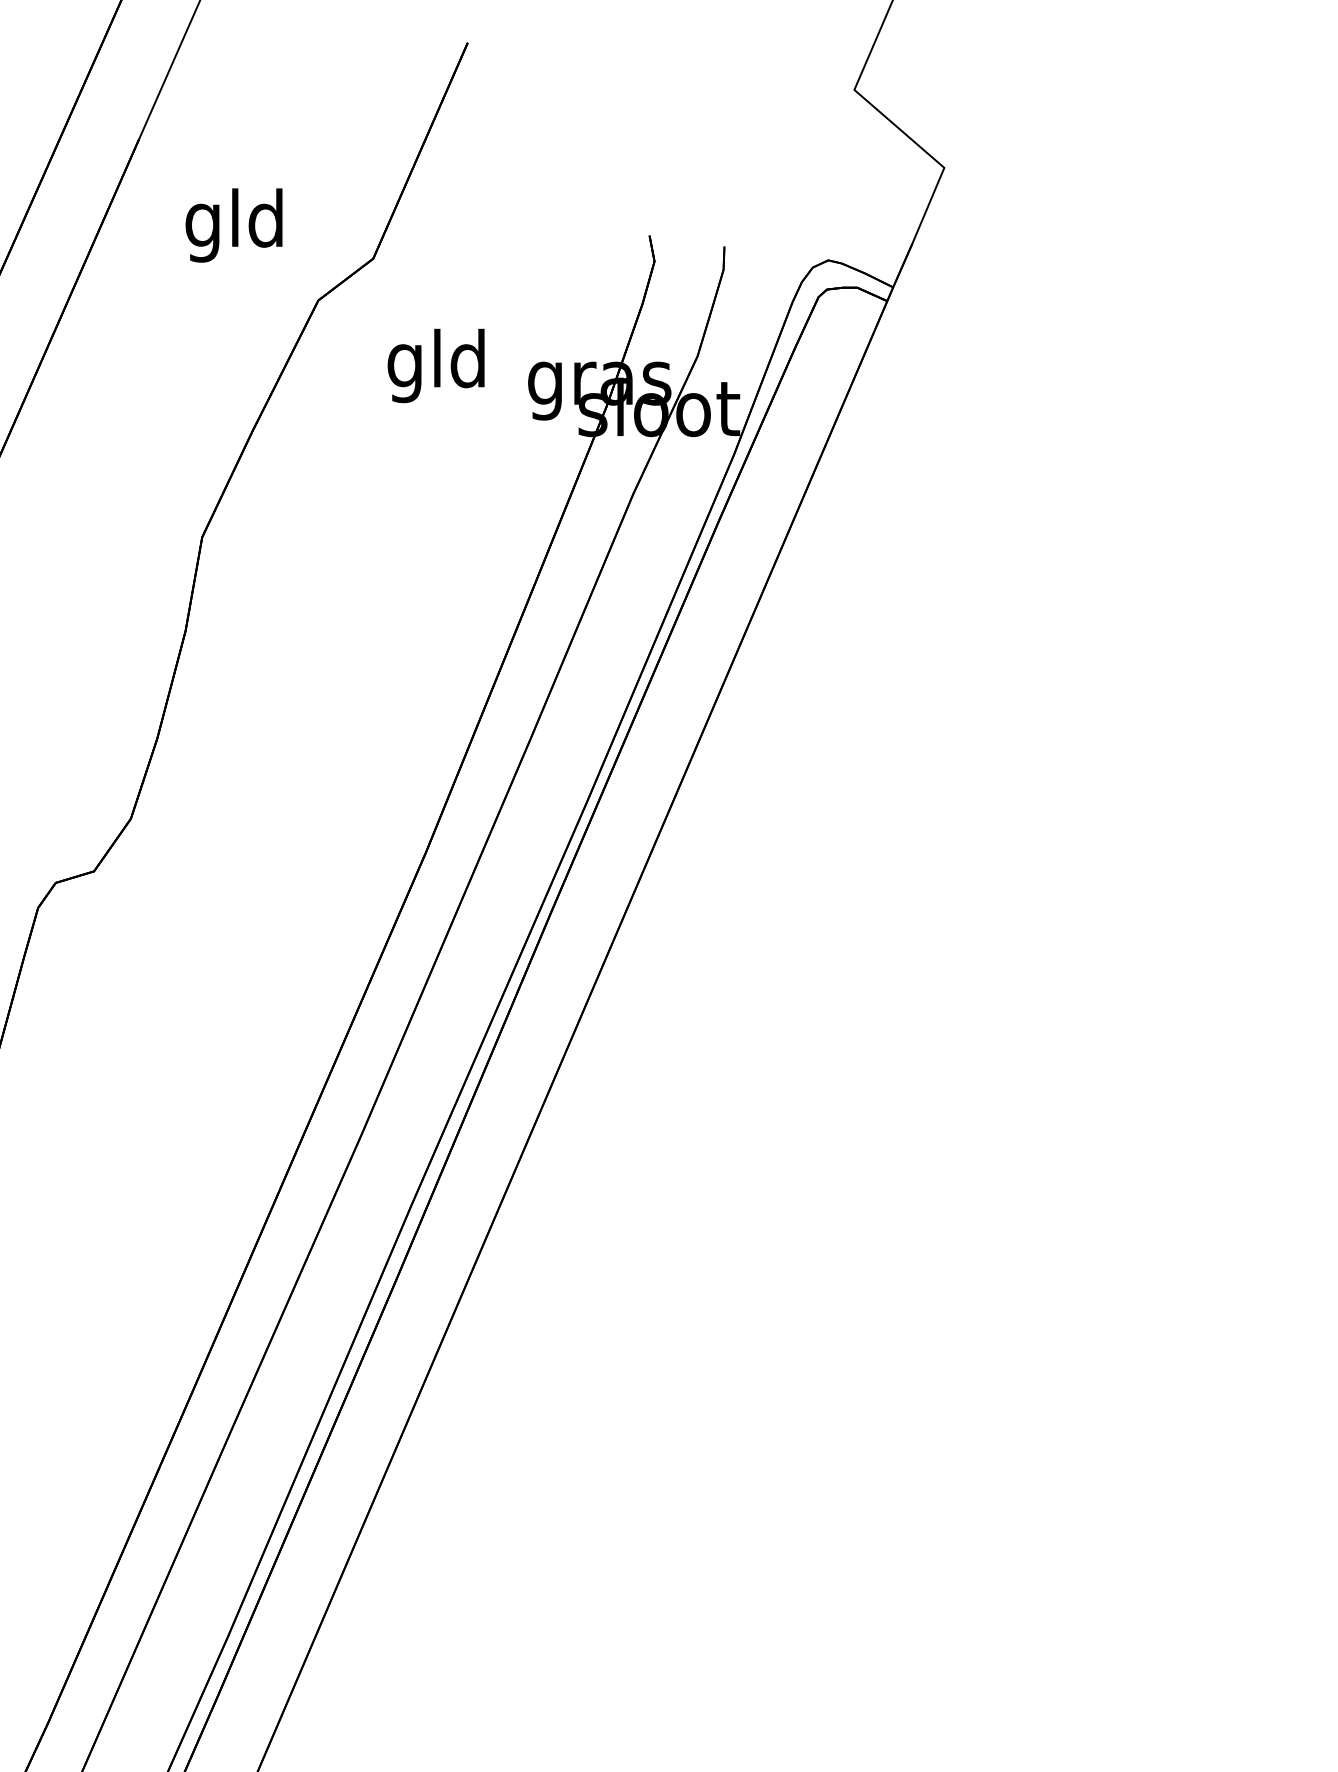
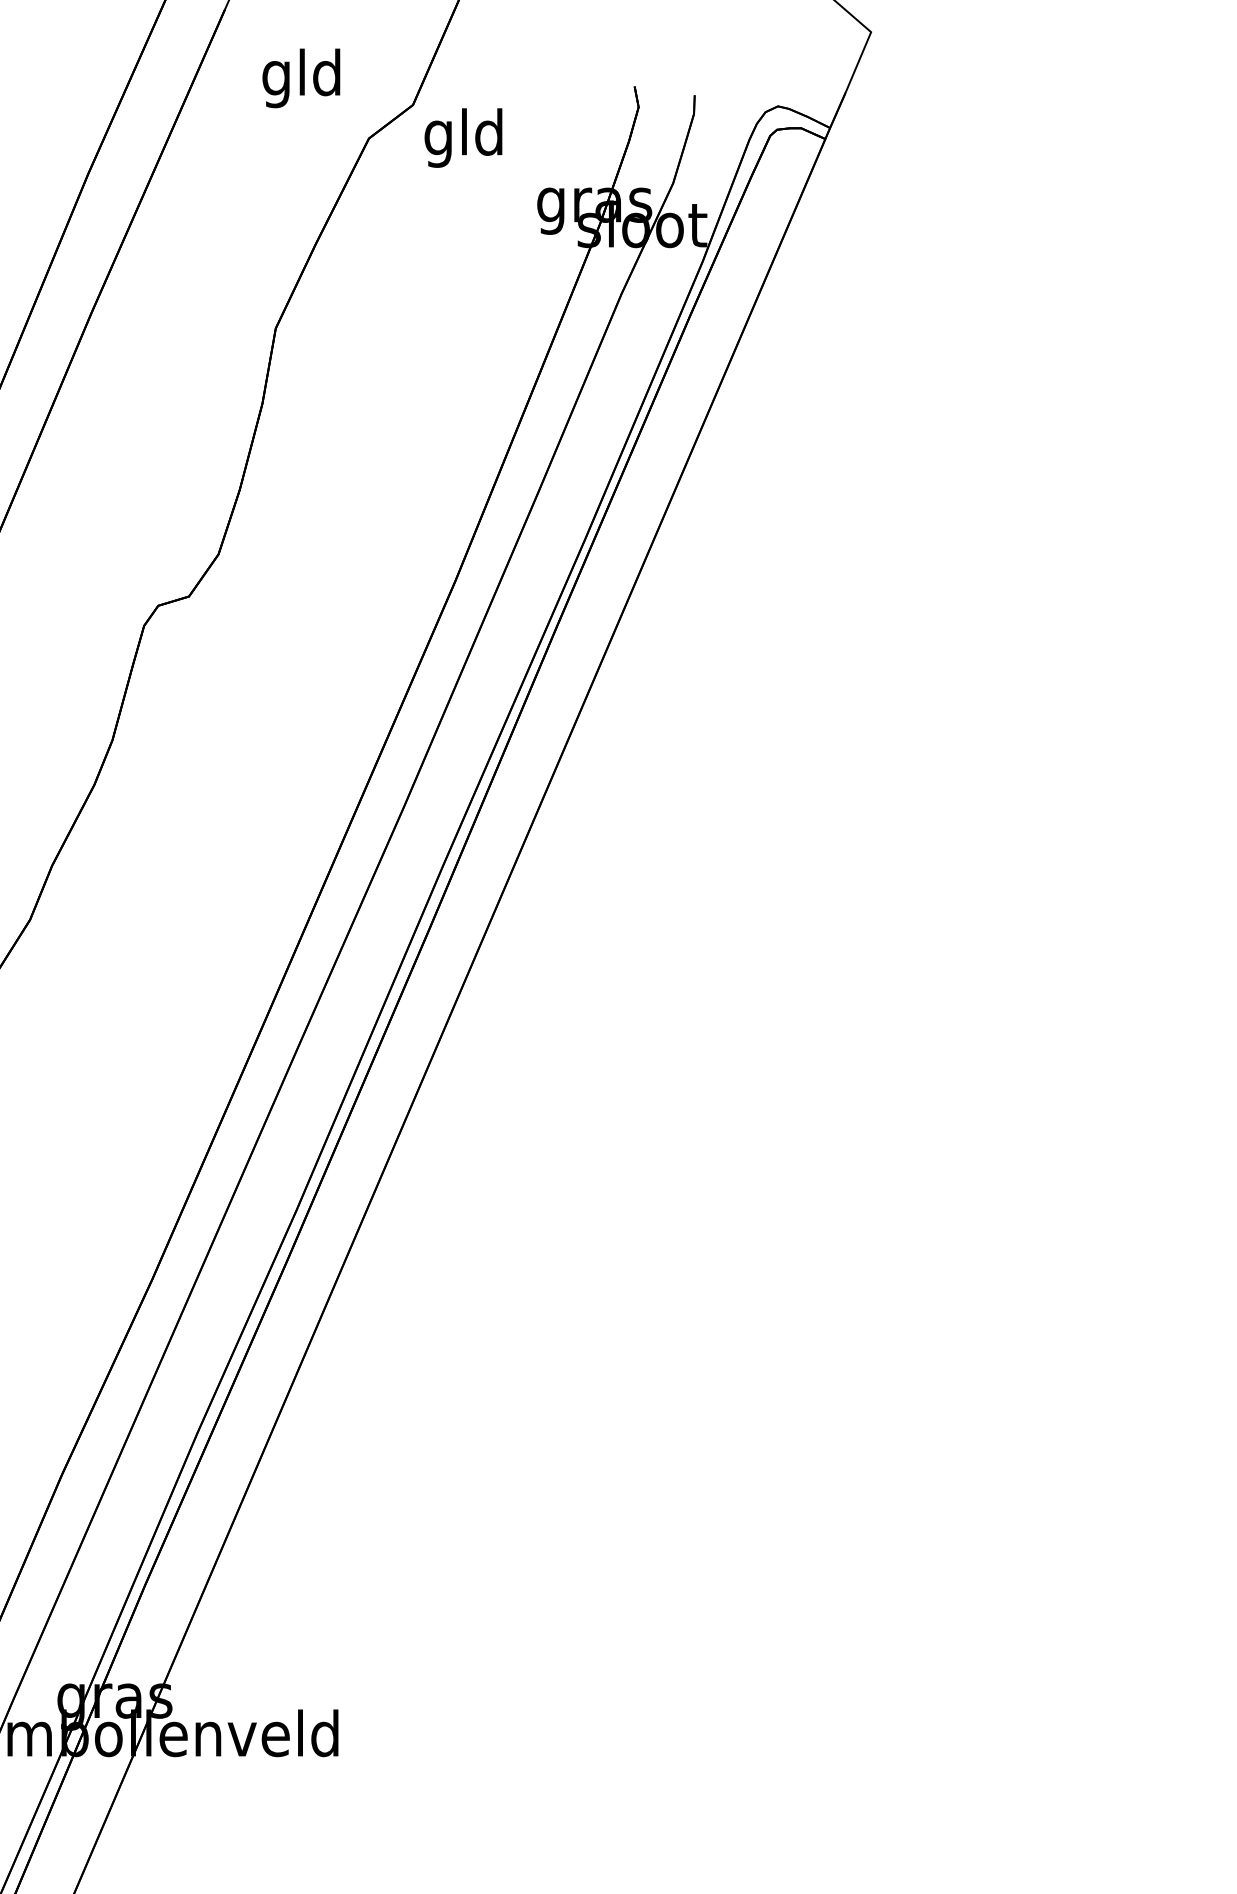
text: (436, 365) -> (463, 137), moved

